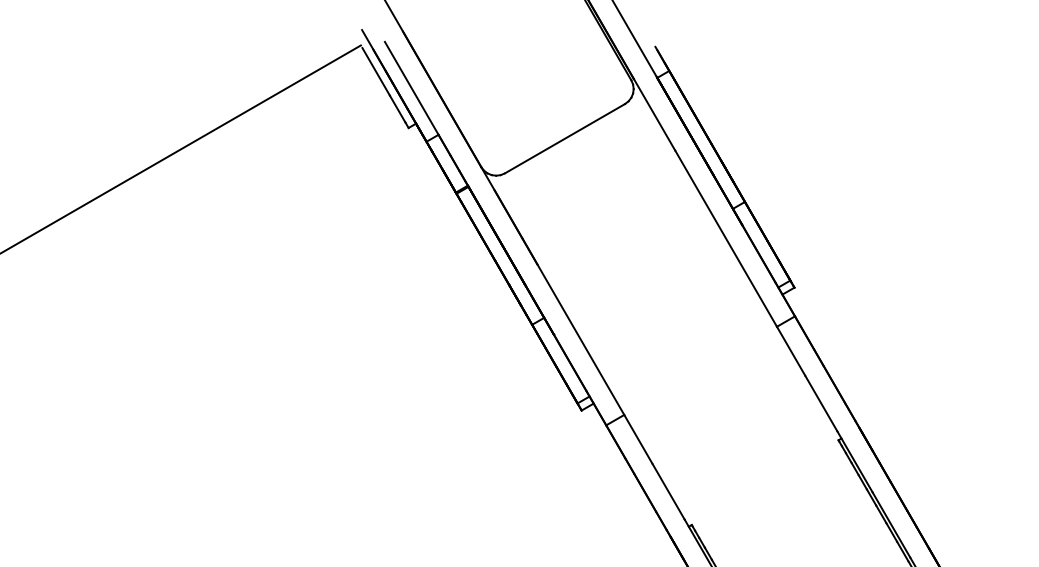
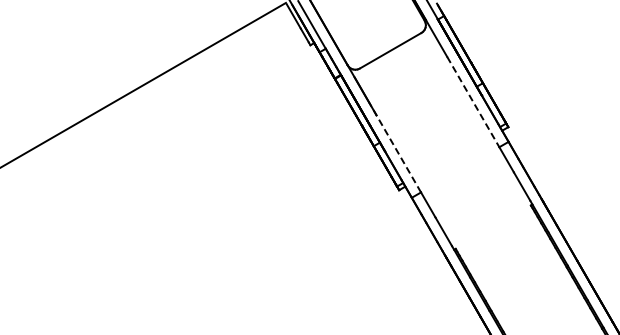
line: (726, 239) -> (473, 102), solid -> dashed
line: (572, 325) -> (394, 146), solid -> dashed

